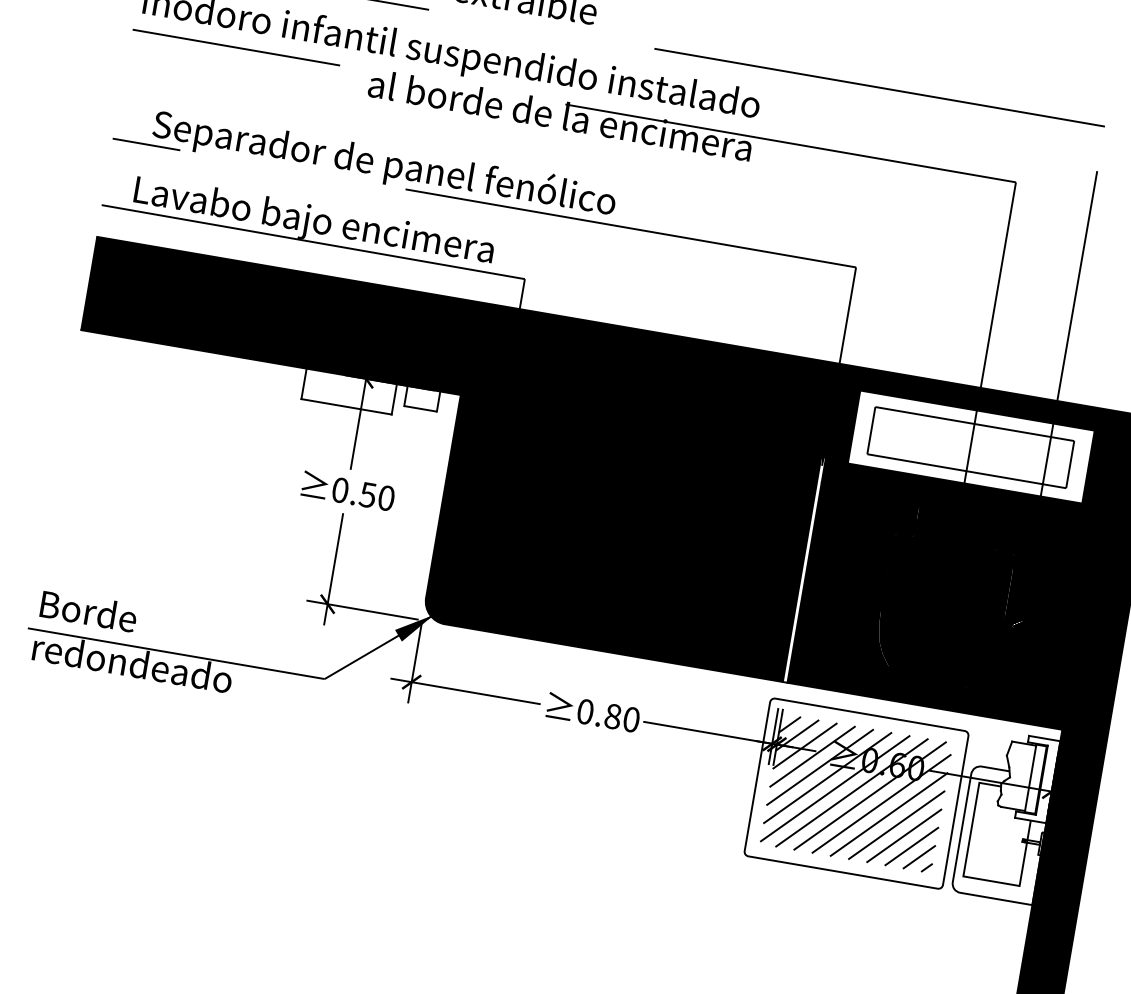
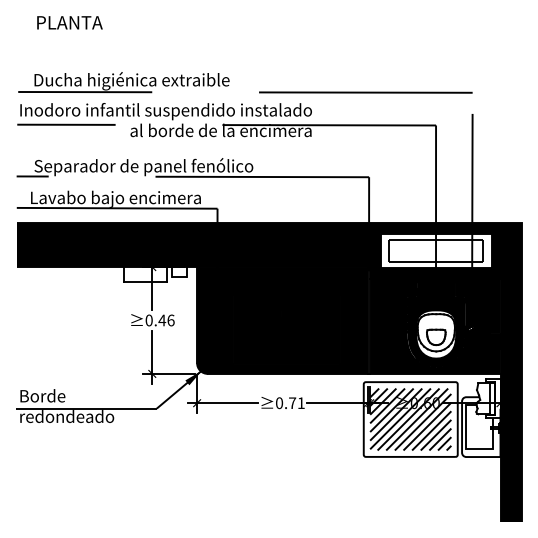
text: (376, 496) -> (166, 320), 0.50 -> 0.46
fill: (941, 623) -> (436, 334), removed
text: (621, 718) -> (296, 403), 0.80 -> 0.71

